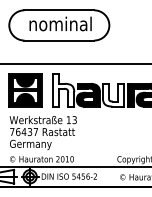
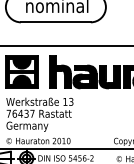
fill: (63, 90) -> (60, 72), added
fill: (112, 94) -> (109, 76), added

